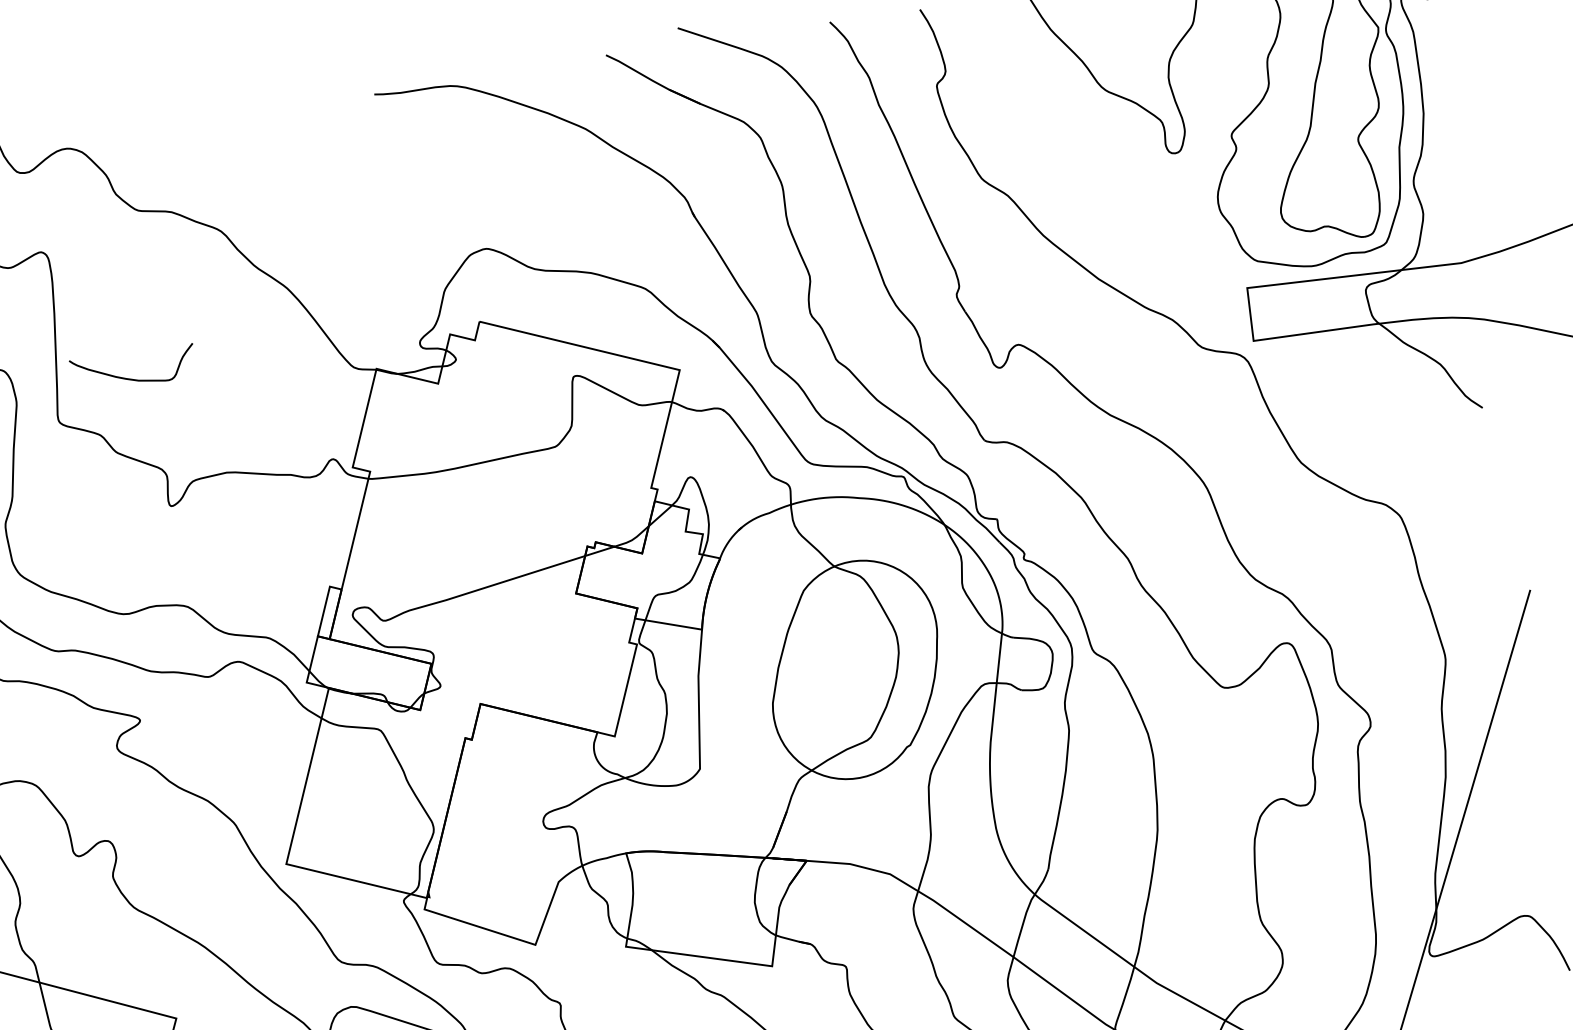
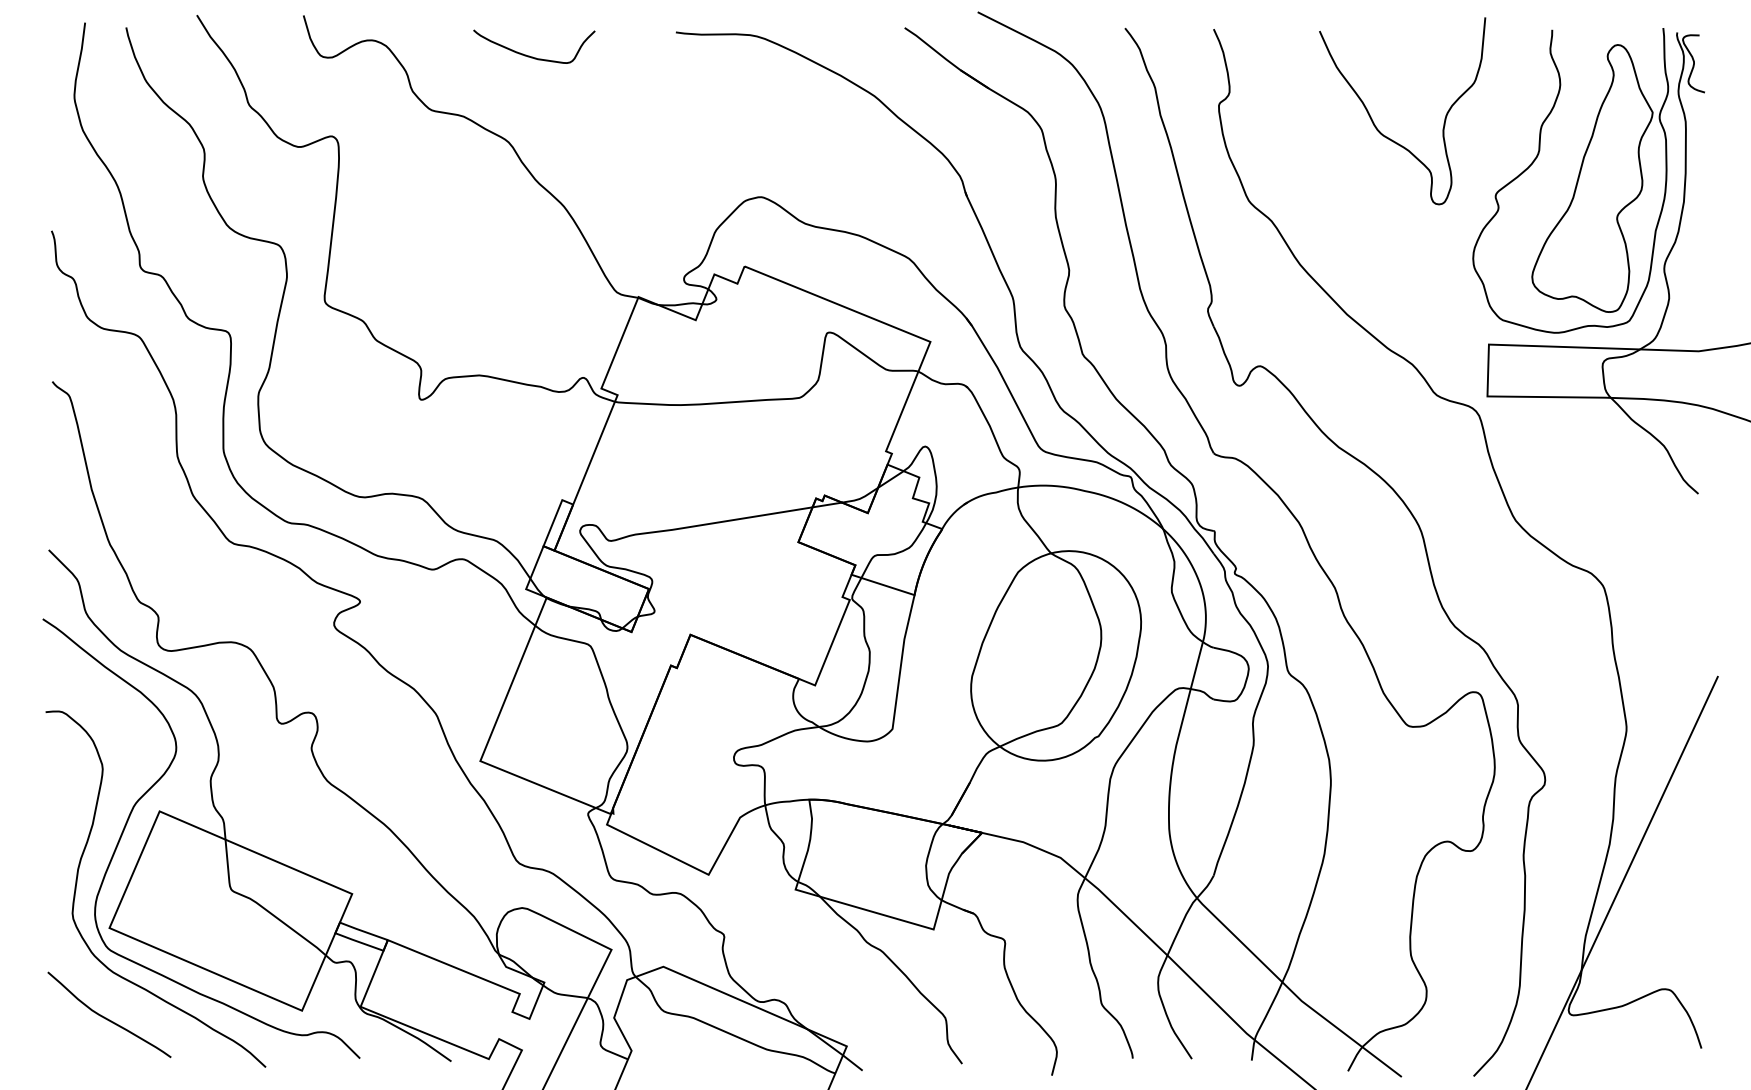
curve: (132, 378) -> (532, 56), moved

